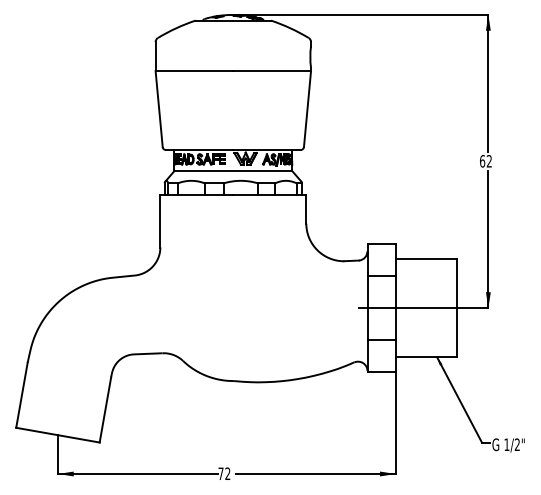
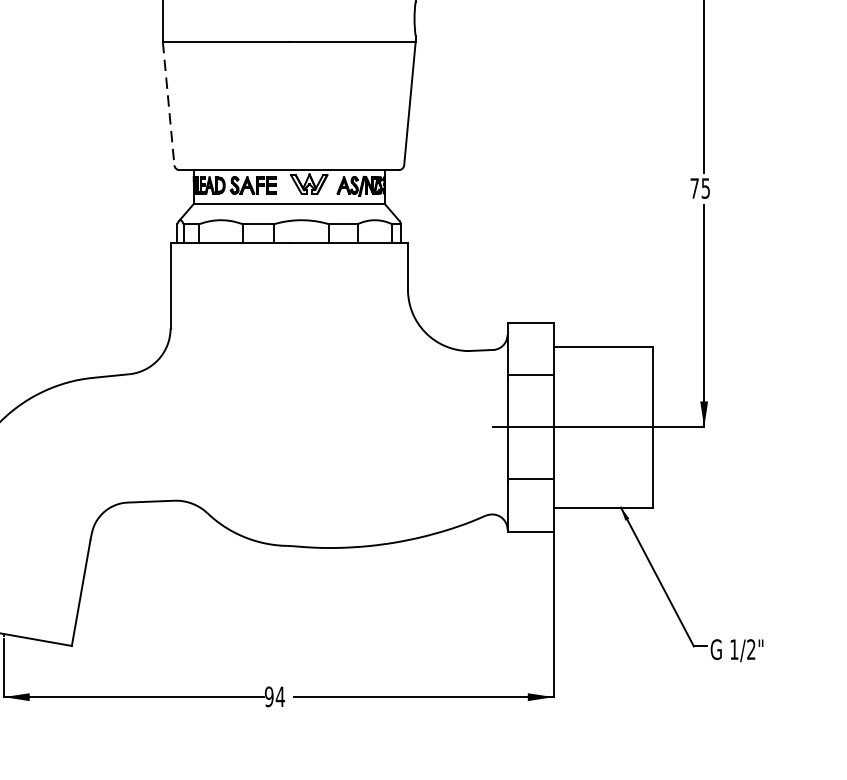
line: (159, 109) -> (169, 104), solid -> dashed
text: (485, 161) -> (699, 188), 62 -> 75
text: (224, 473) -> (274, 696), 72 -> 94

